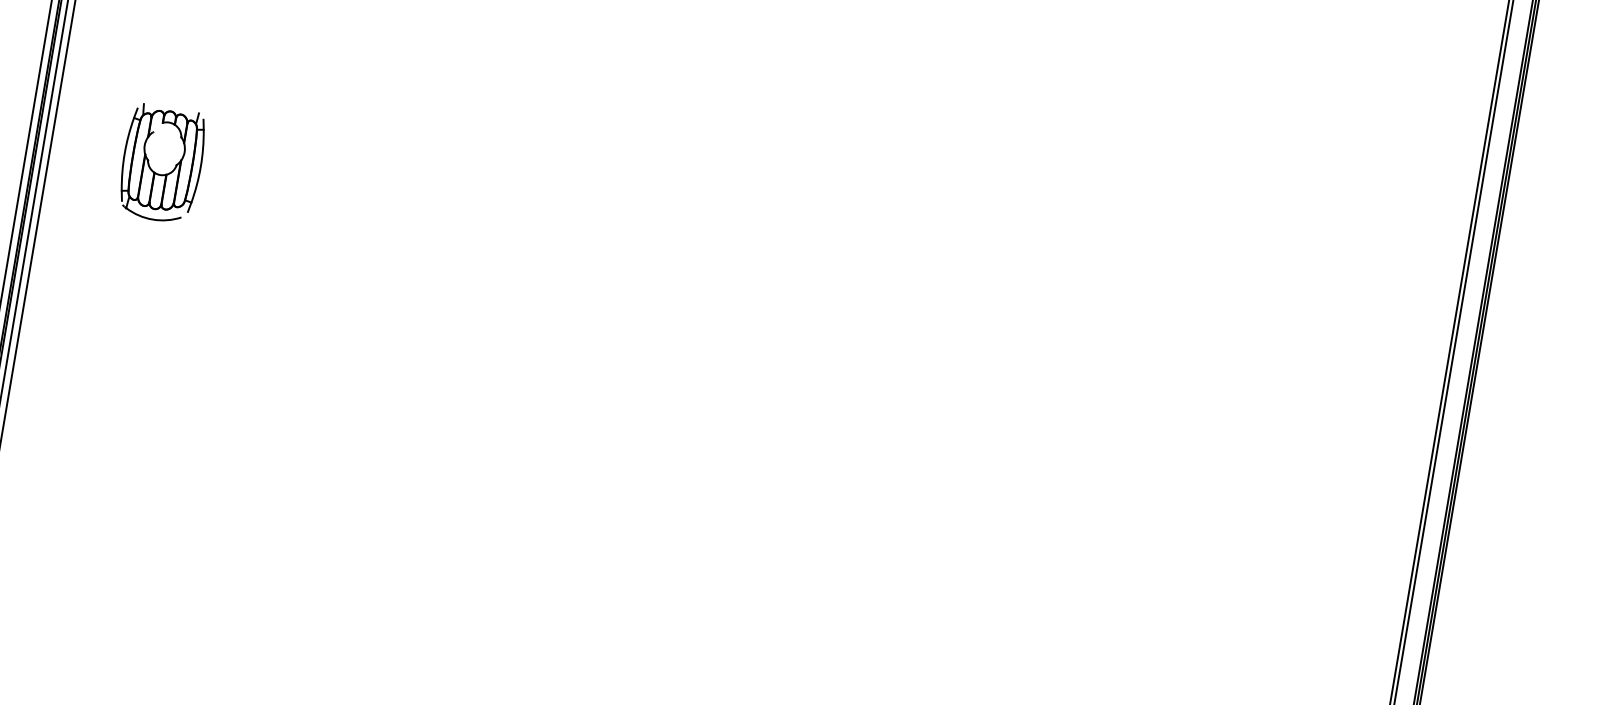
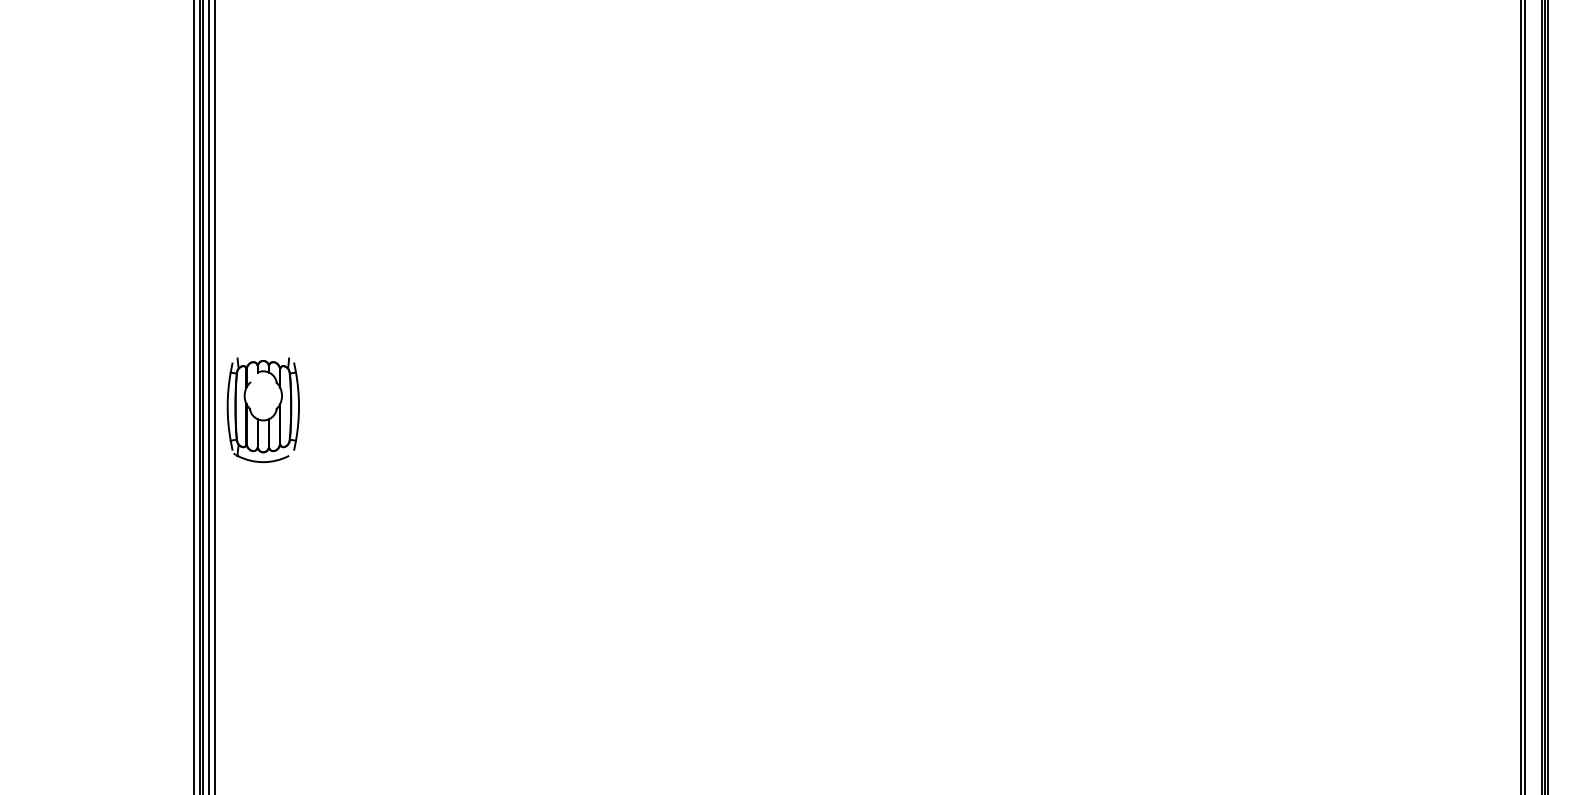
part: (161, 163) -> (262, 409), moved

